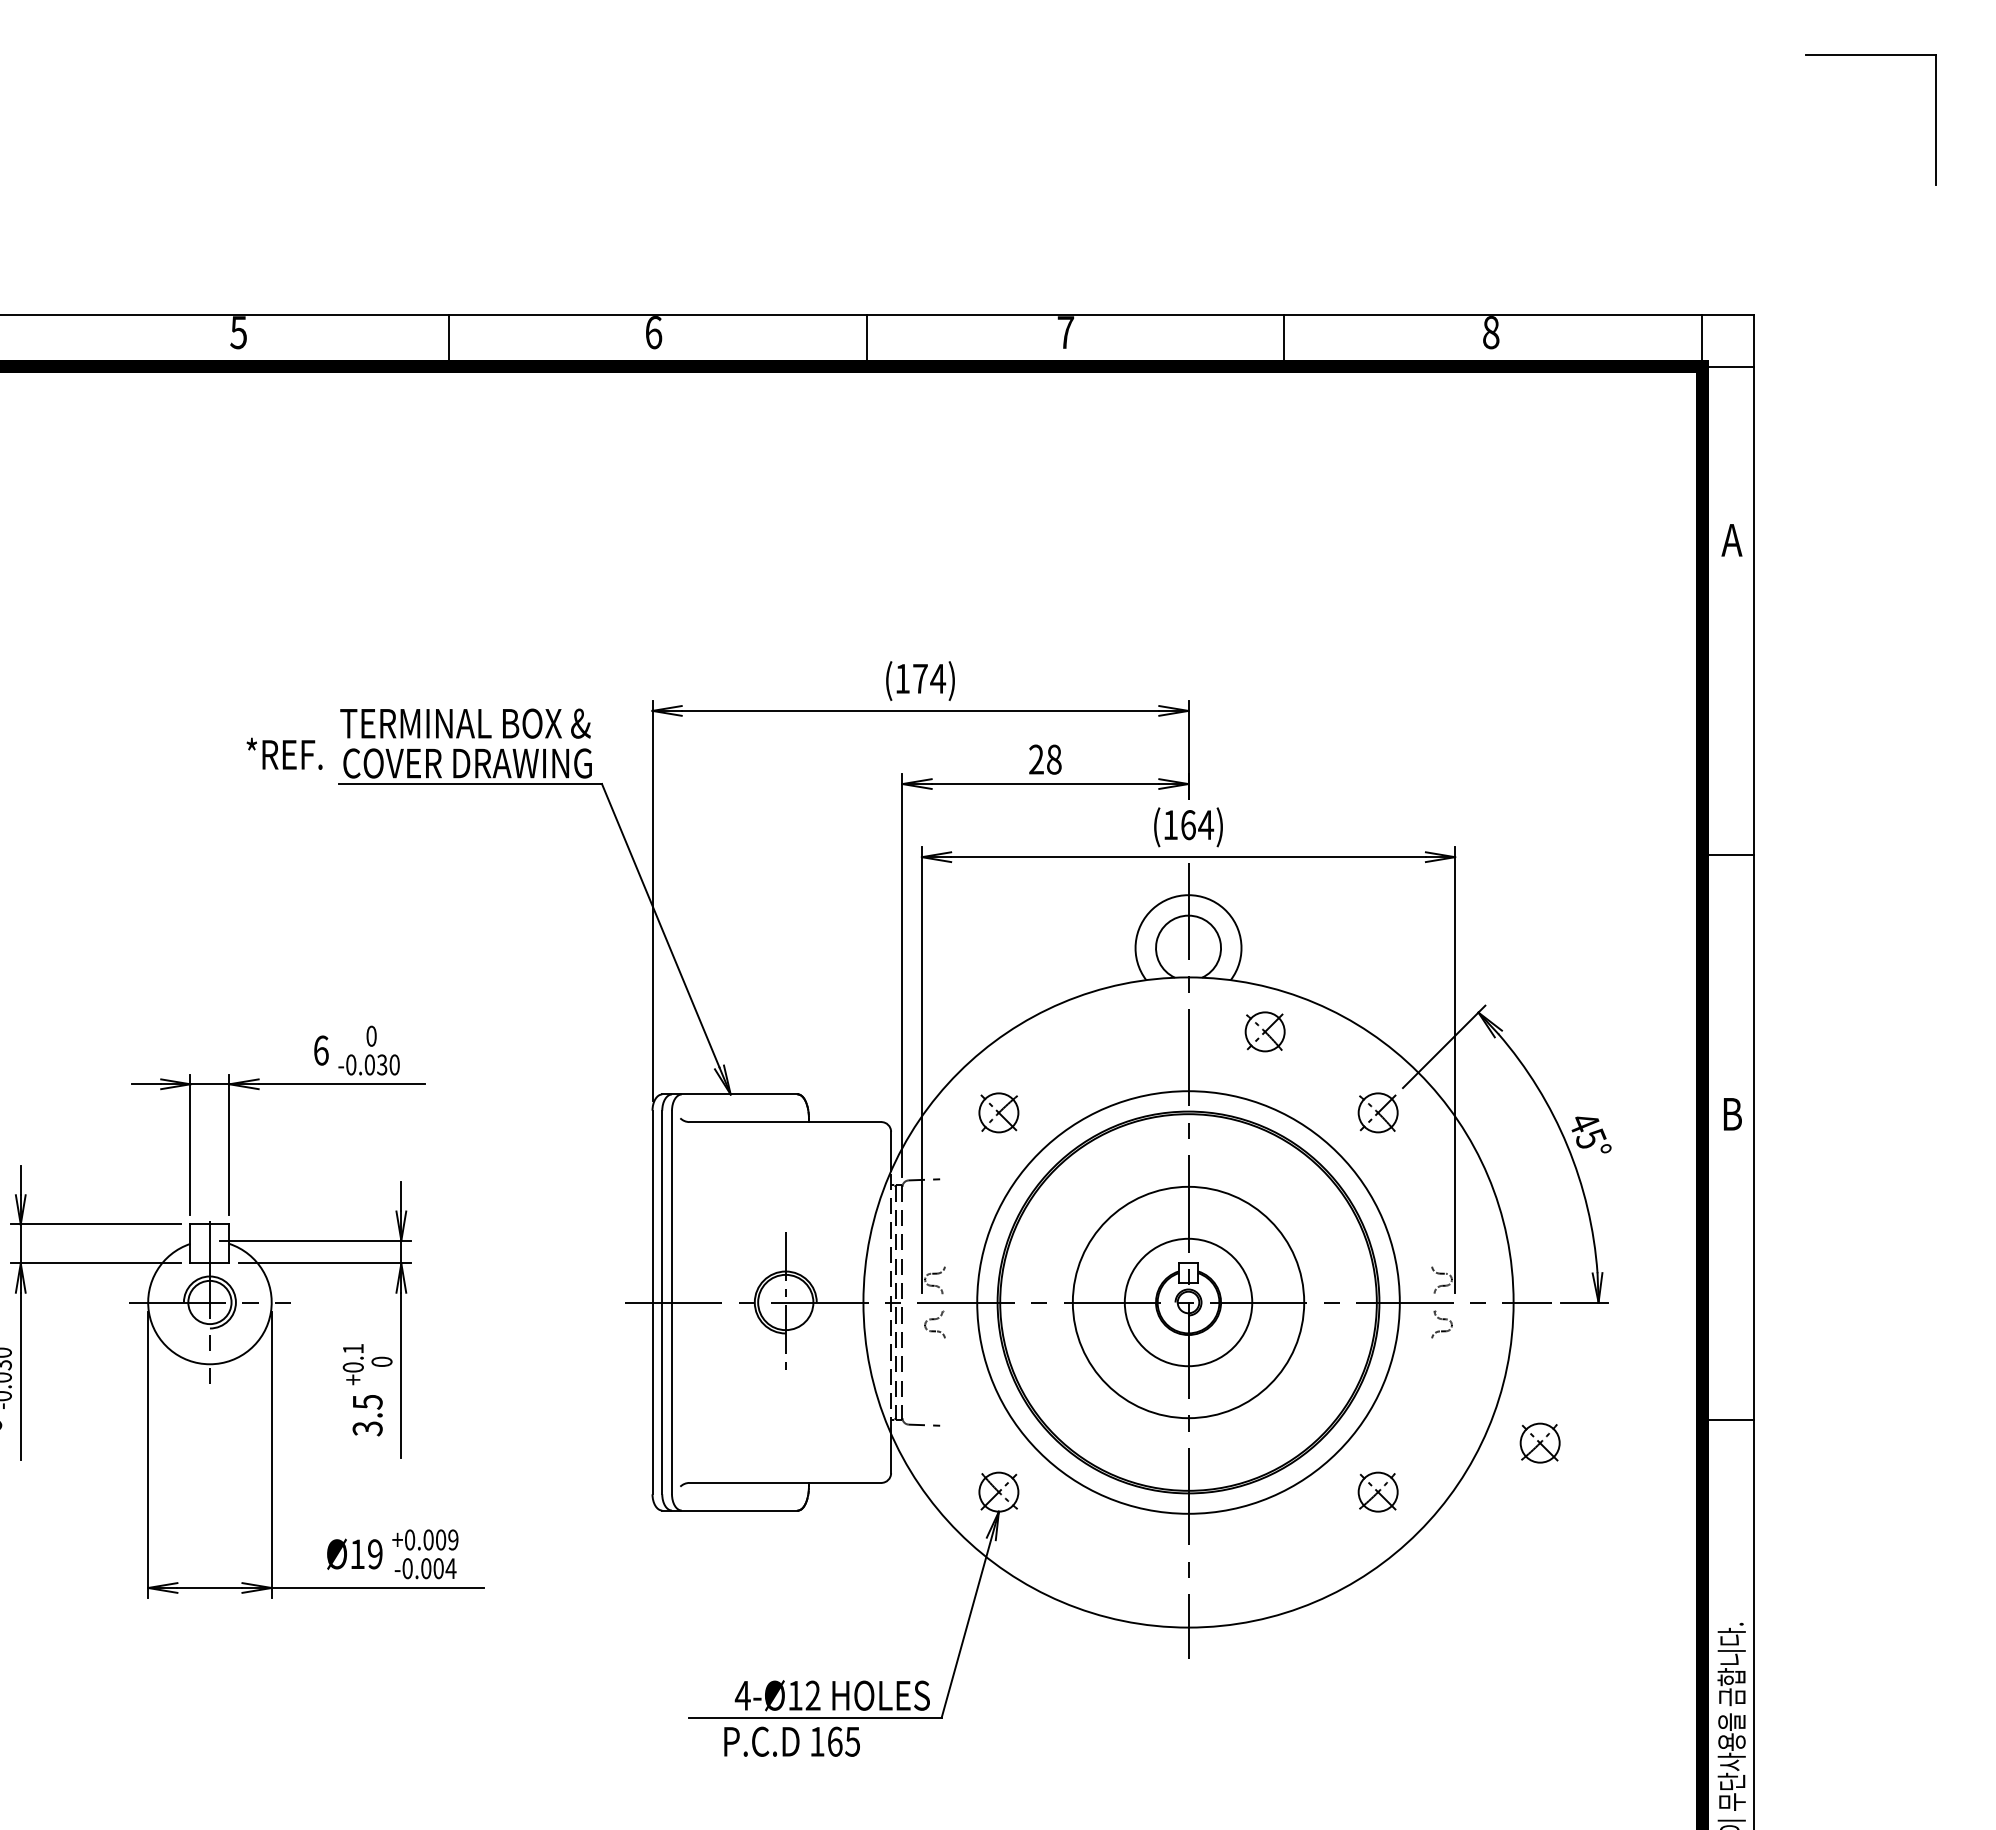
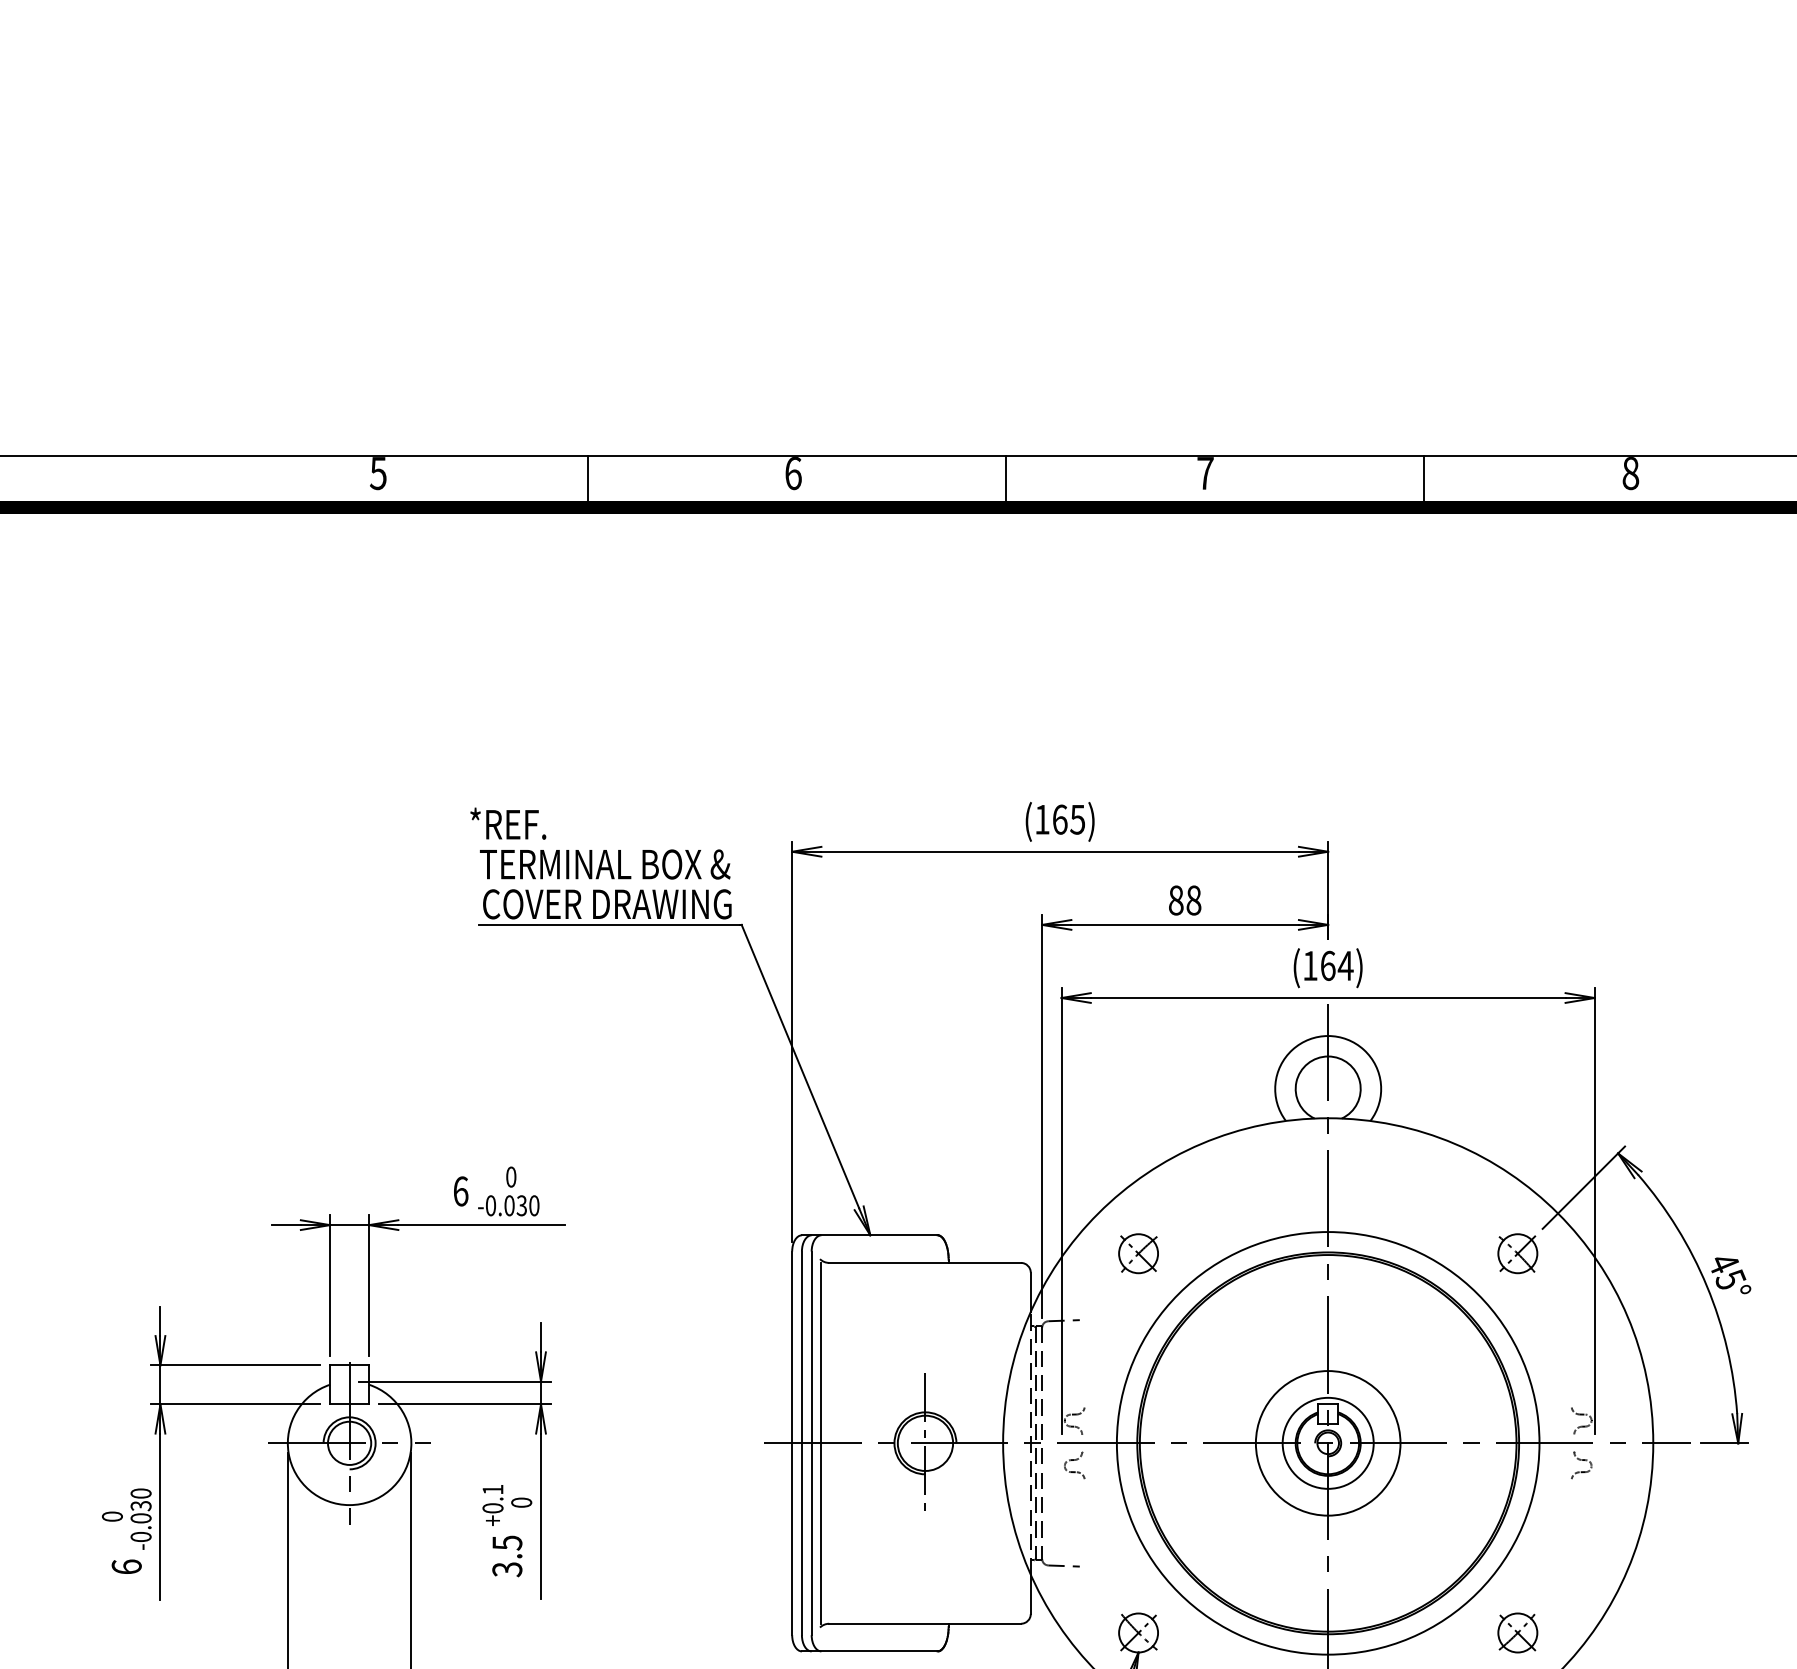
text: (929, 678) -> (1069, 819), (174) -> (165)
text: (284, 753) -> (508, 823), moved
text: (1036, 759) -> (1176, 900), 28 -> 88
part: (1264, 1031) -> (1404, 1172), removed
line: (681, 1302) -> (821, 1443), added
circle: (1188, 1302) -> (1328, 1443), size x0.62
circle: (1188, 1302) -> (1328, 1443), size x0.71
part: (1539, 1442) -> (1679, 1583), removed

